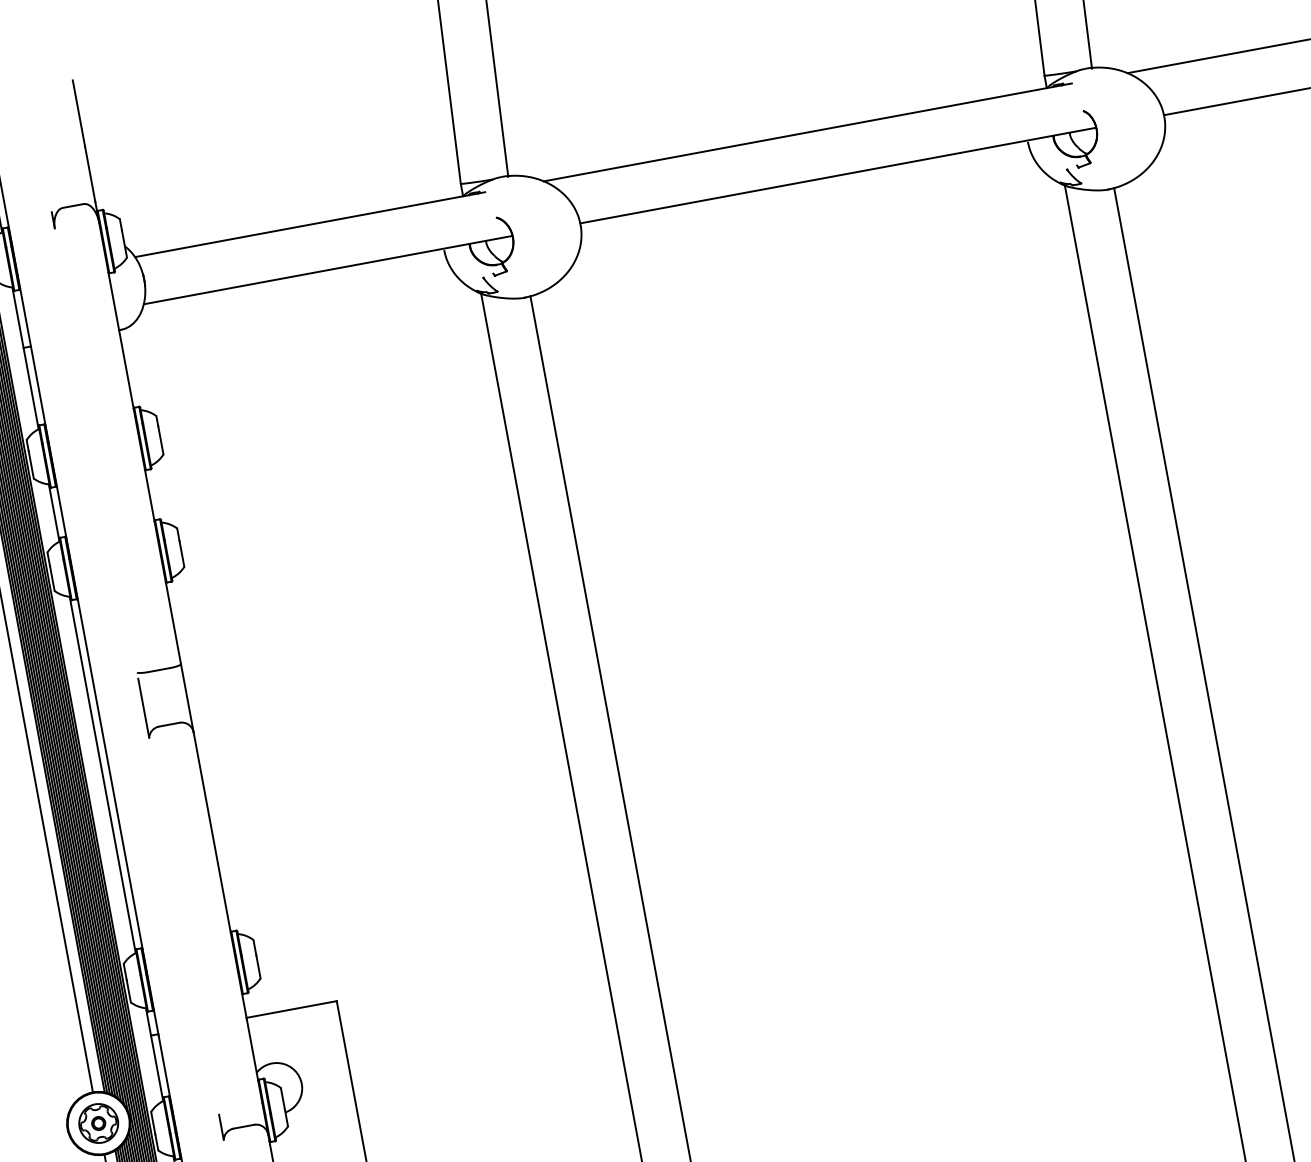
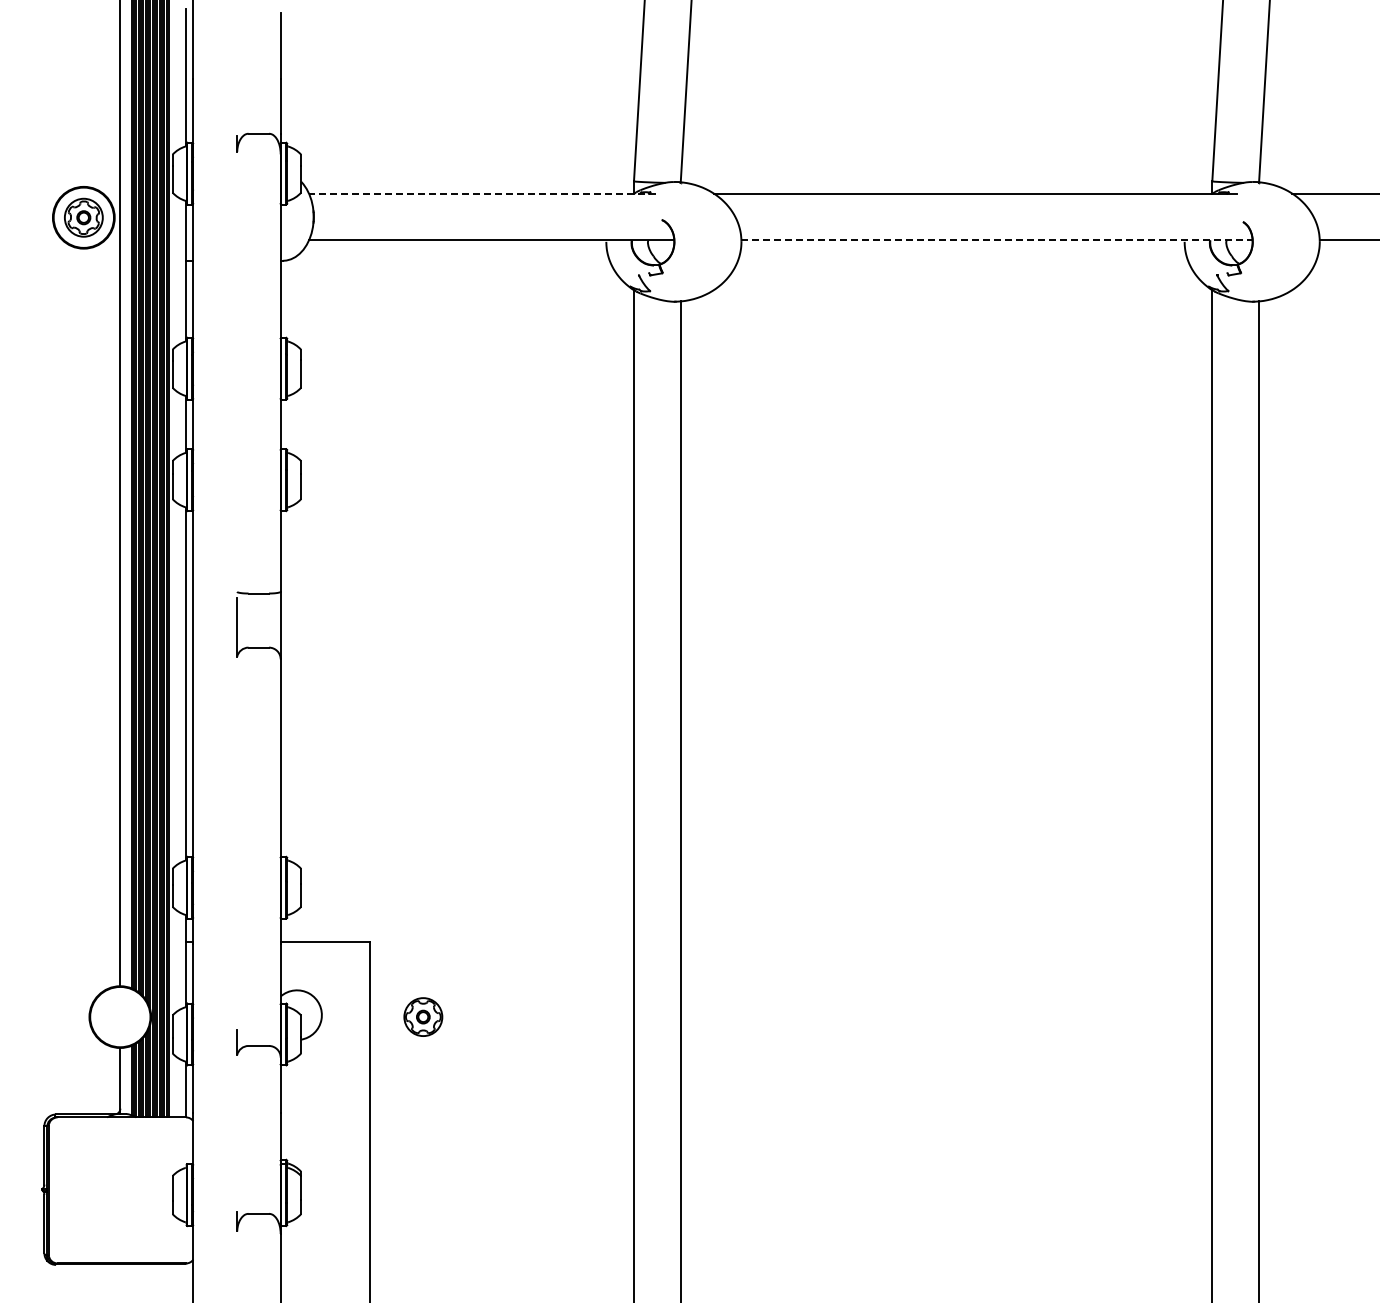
line: (838, 175) -> (997, 240), solid -> dashed
line: (309, 224) -> (481, 193), solid -> dashed
part: (98, 1122) -> (423, 1016), moved

